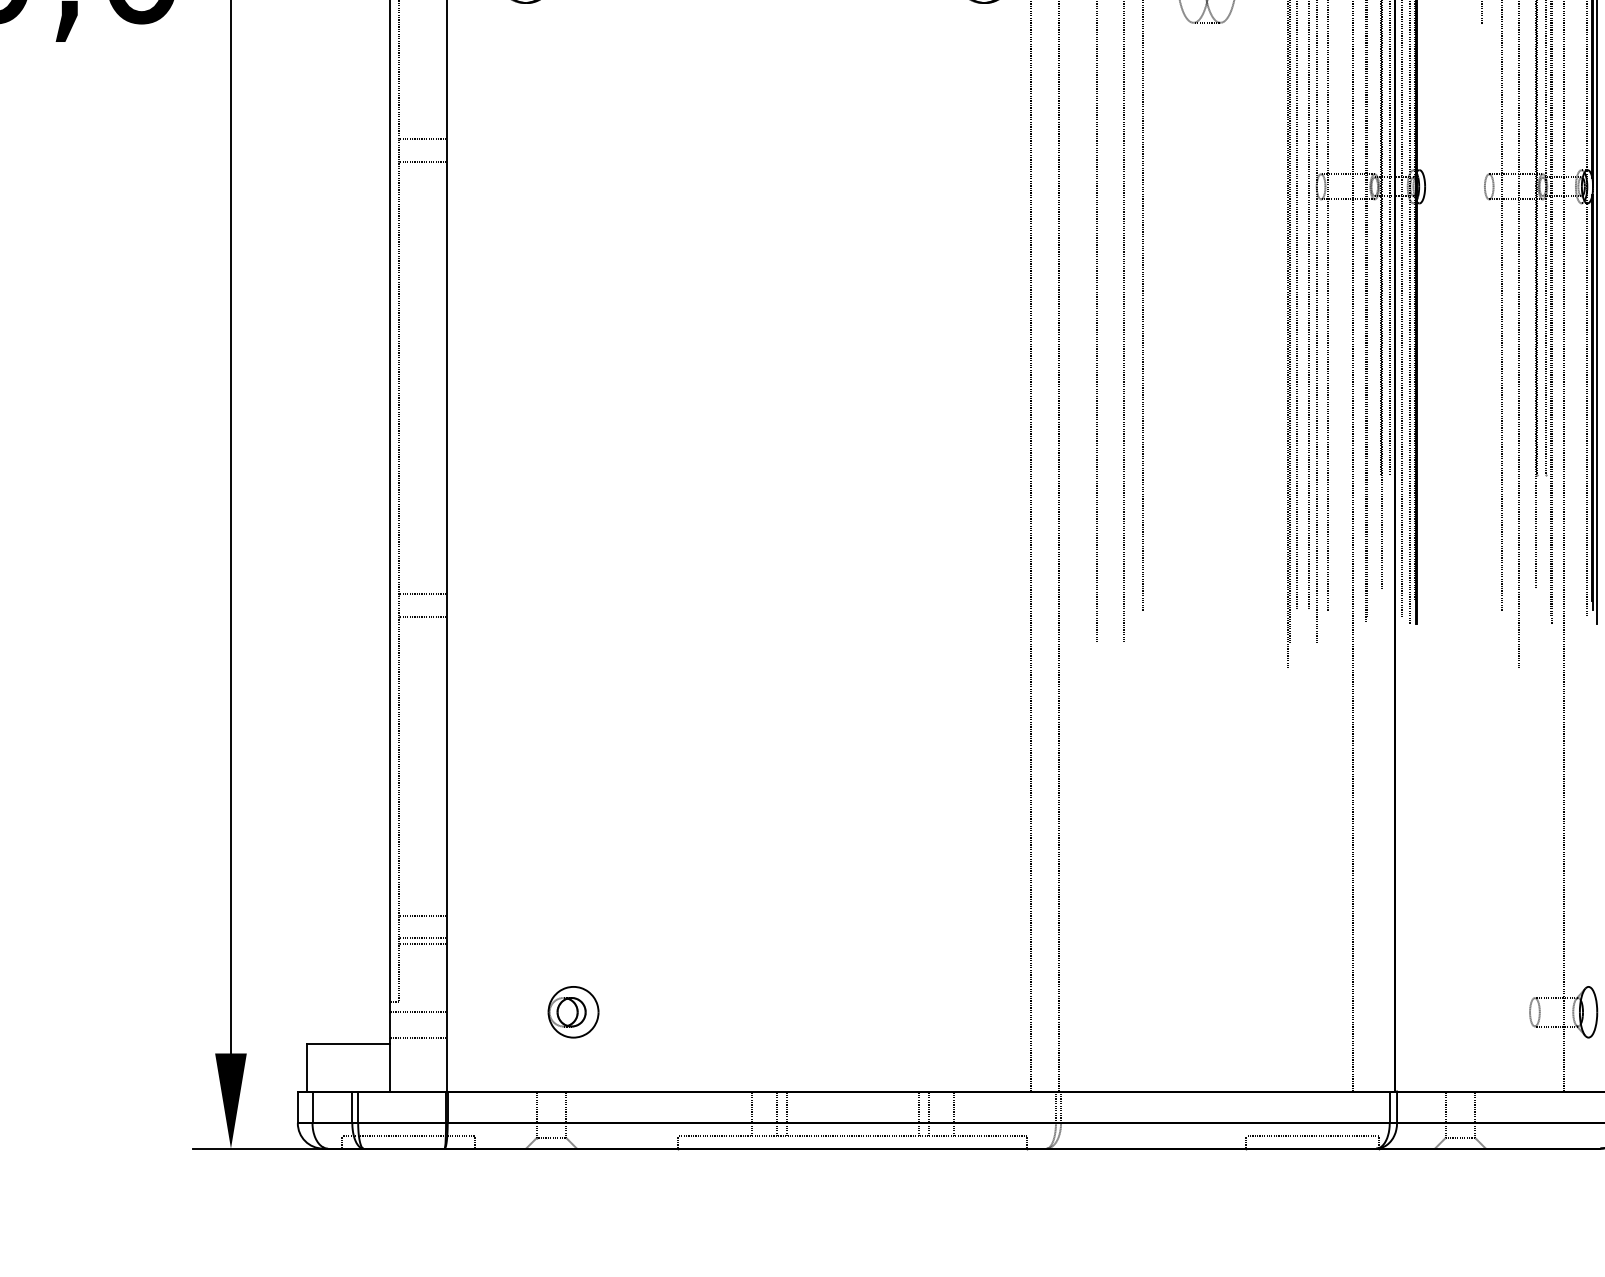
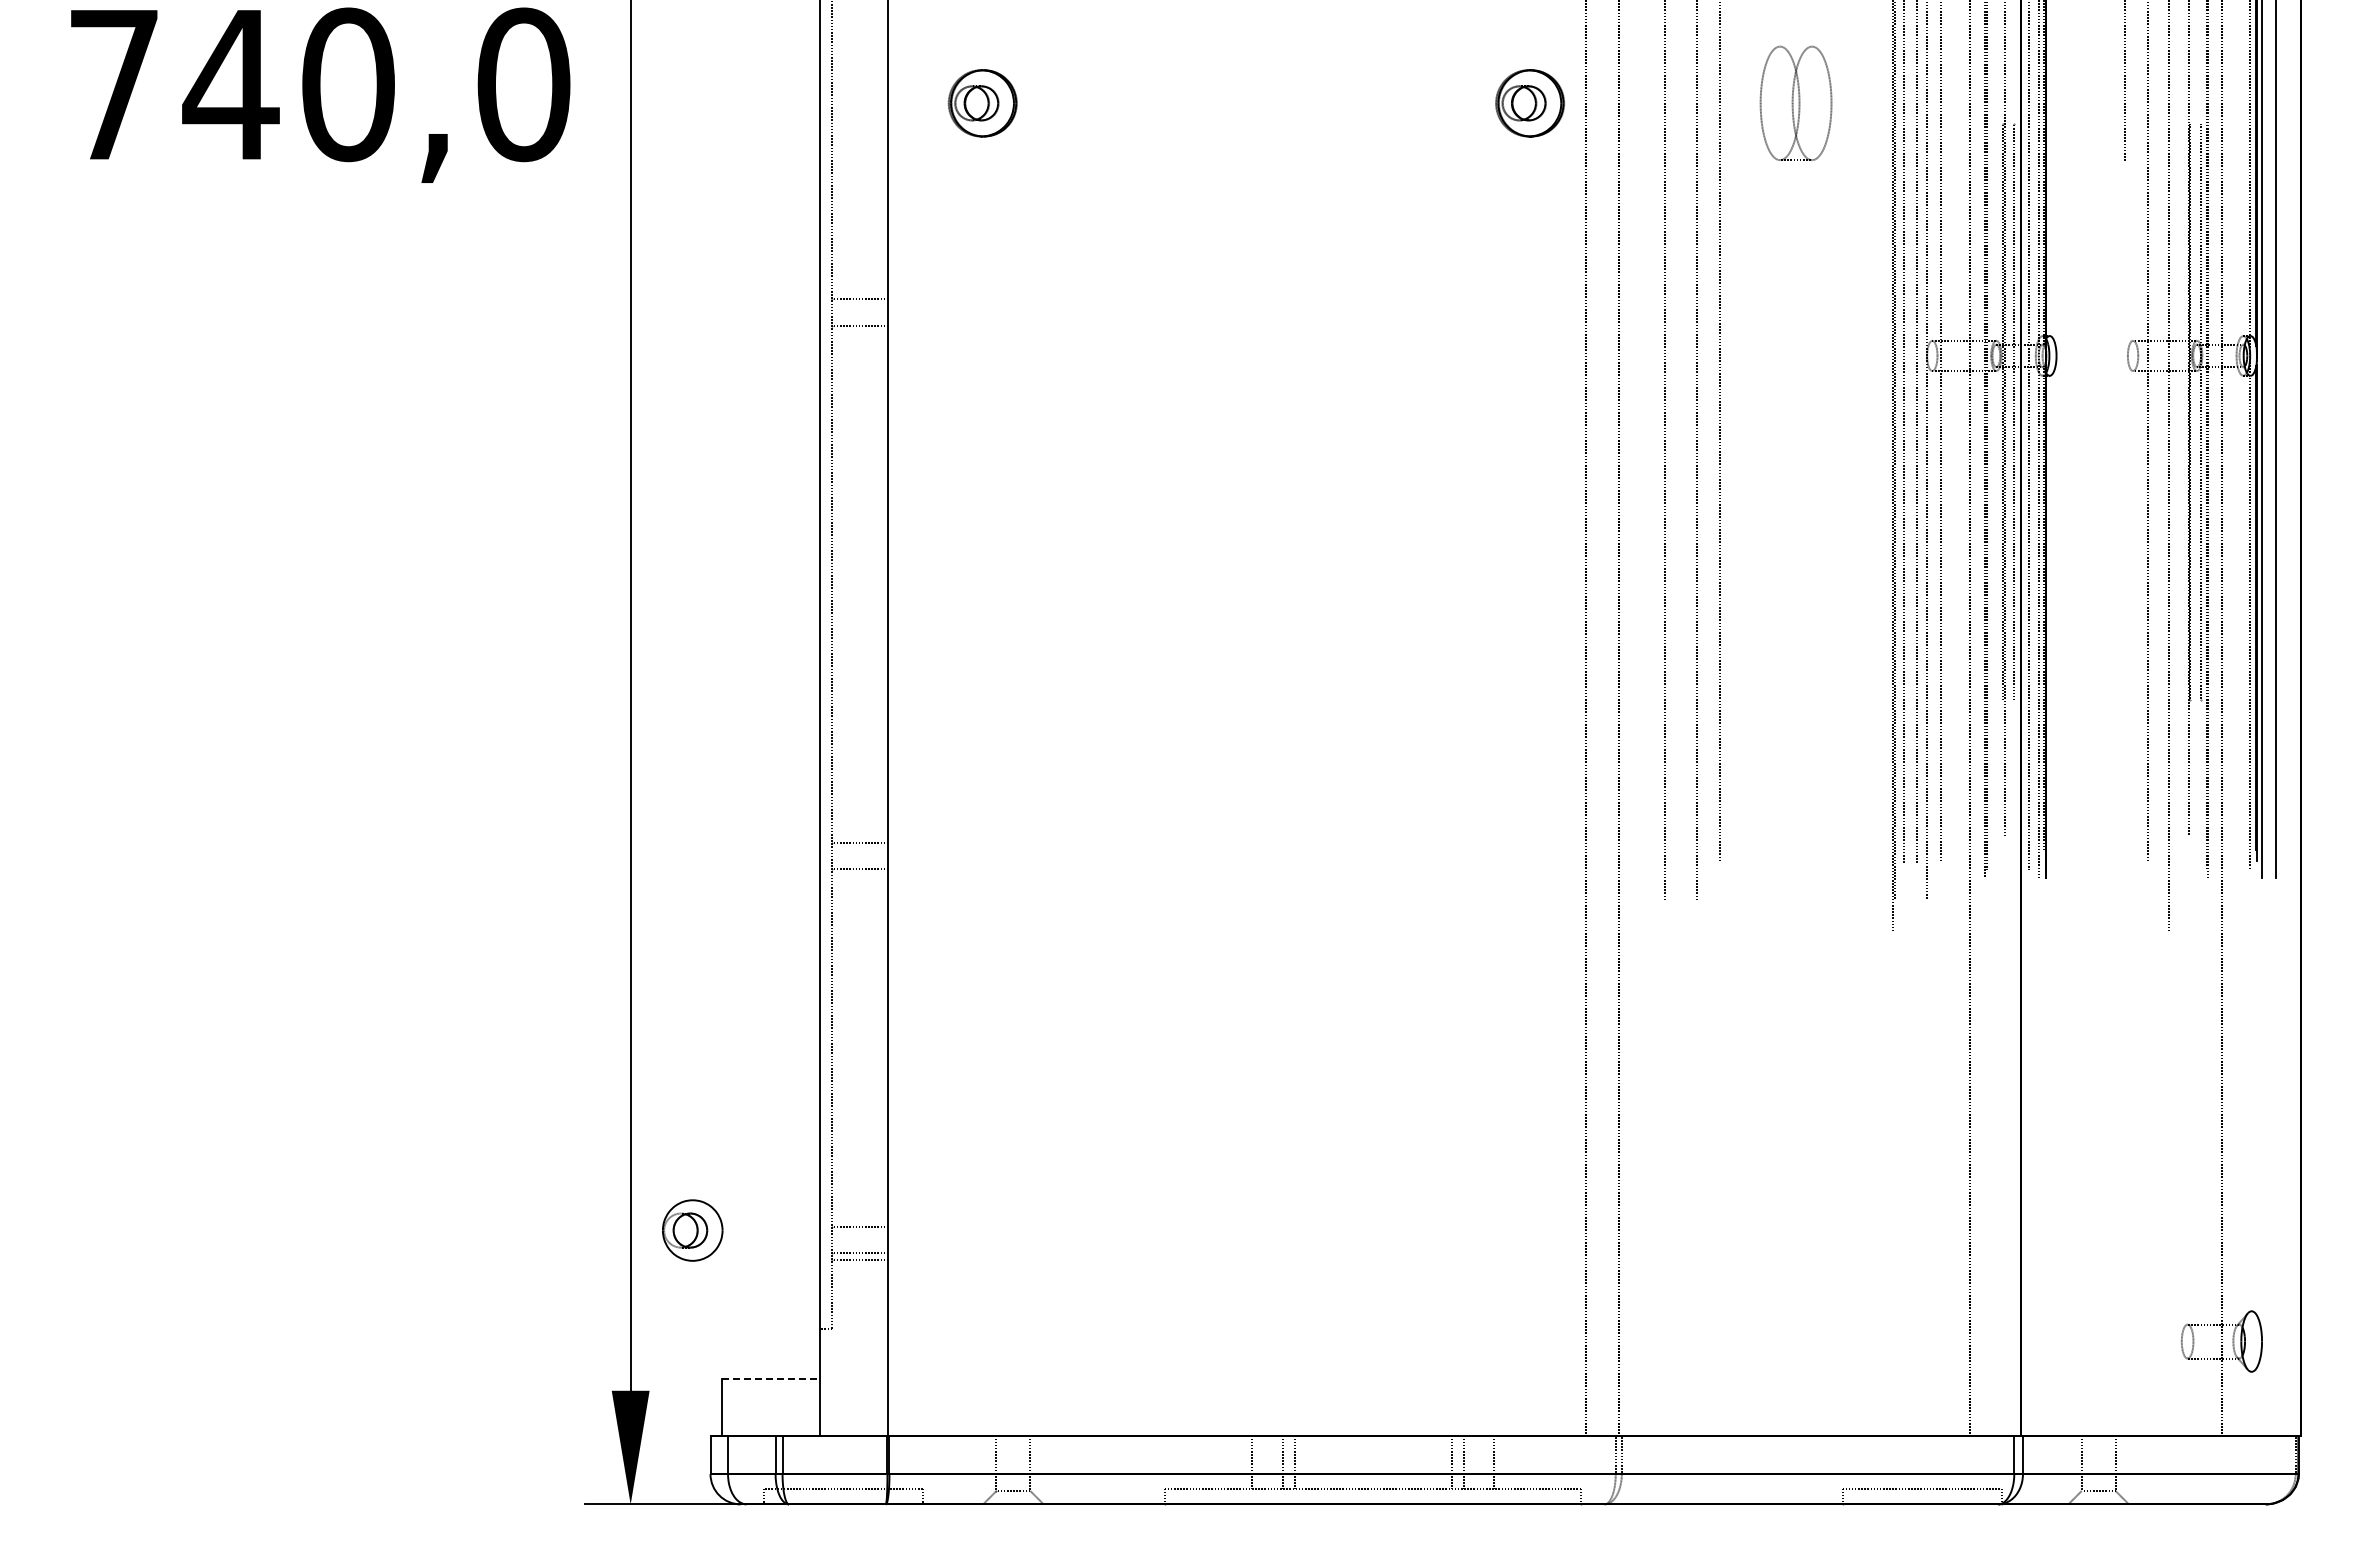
line: (418, 1012) -> (854, 1341), removed
part: (573, 1012) -> (692, 1230), moved
line: (418, 1037) -> (854, 1371), removed
line: (348, 1044) -> (771, 1379), solid -> dashed

